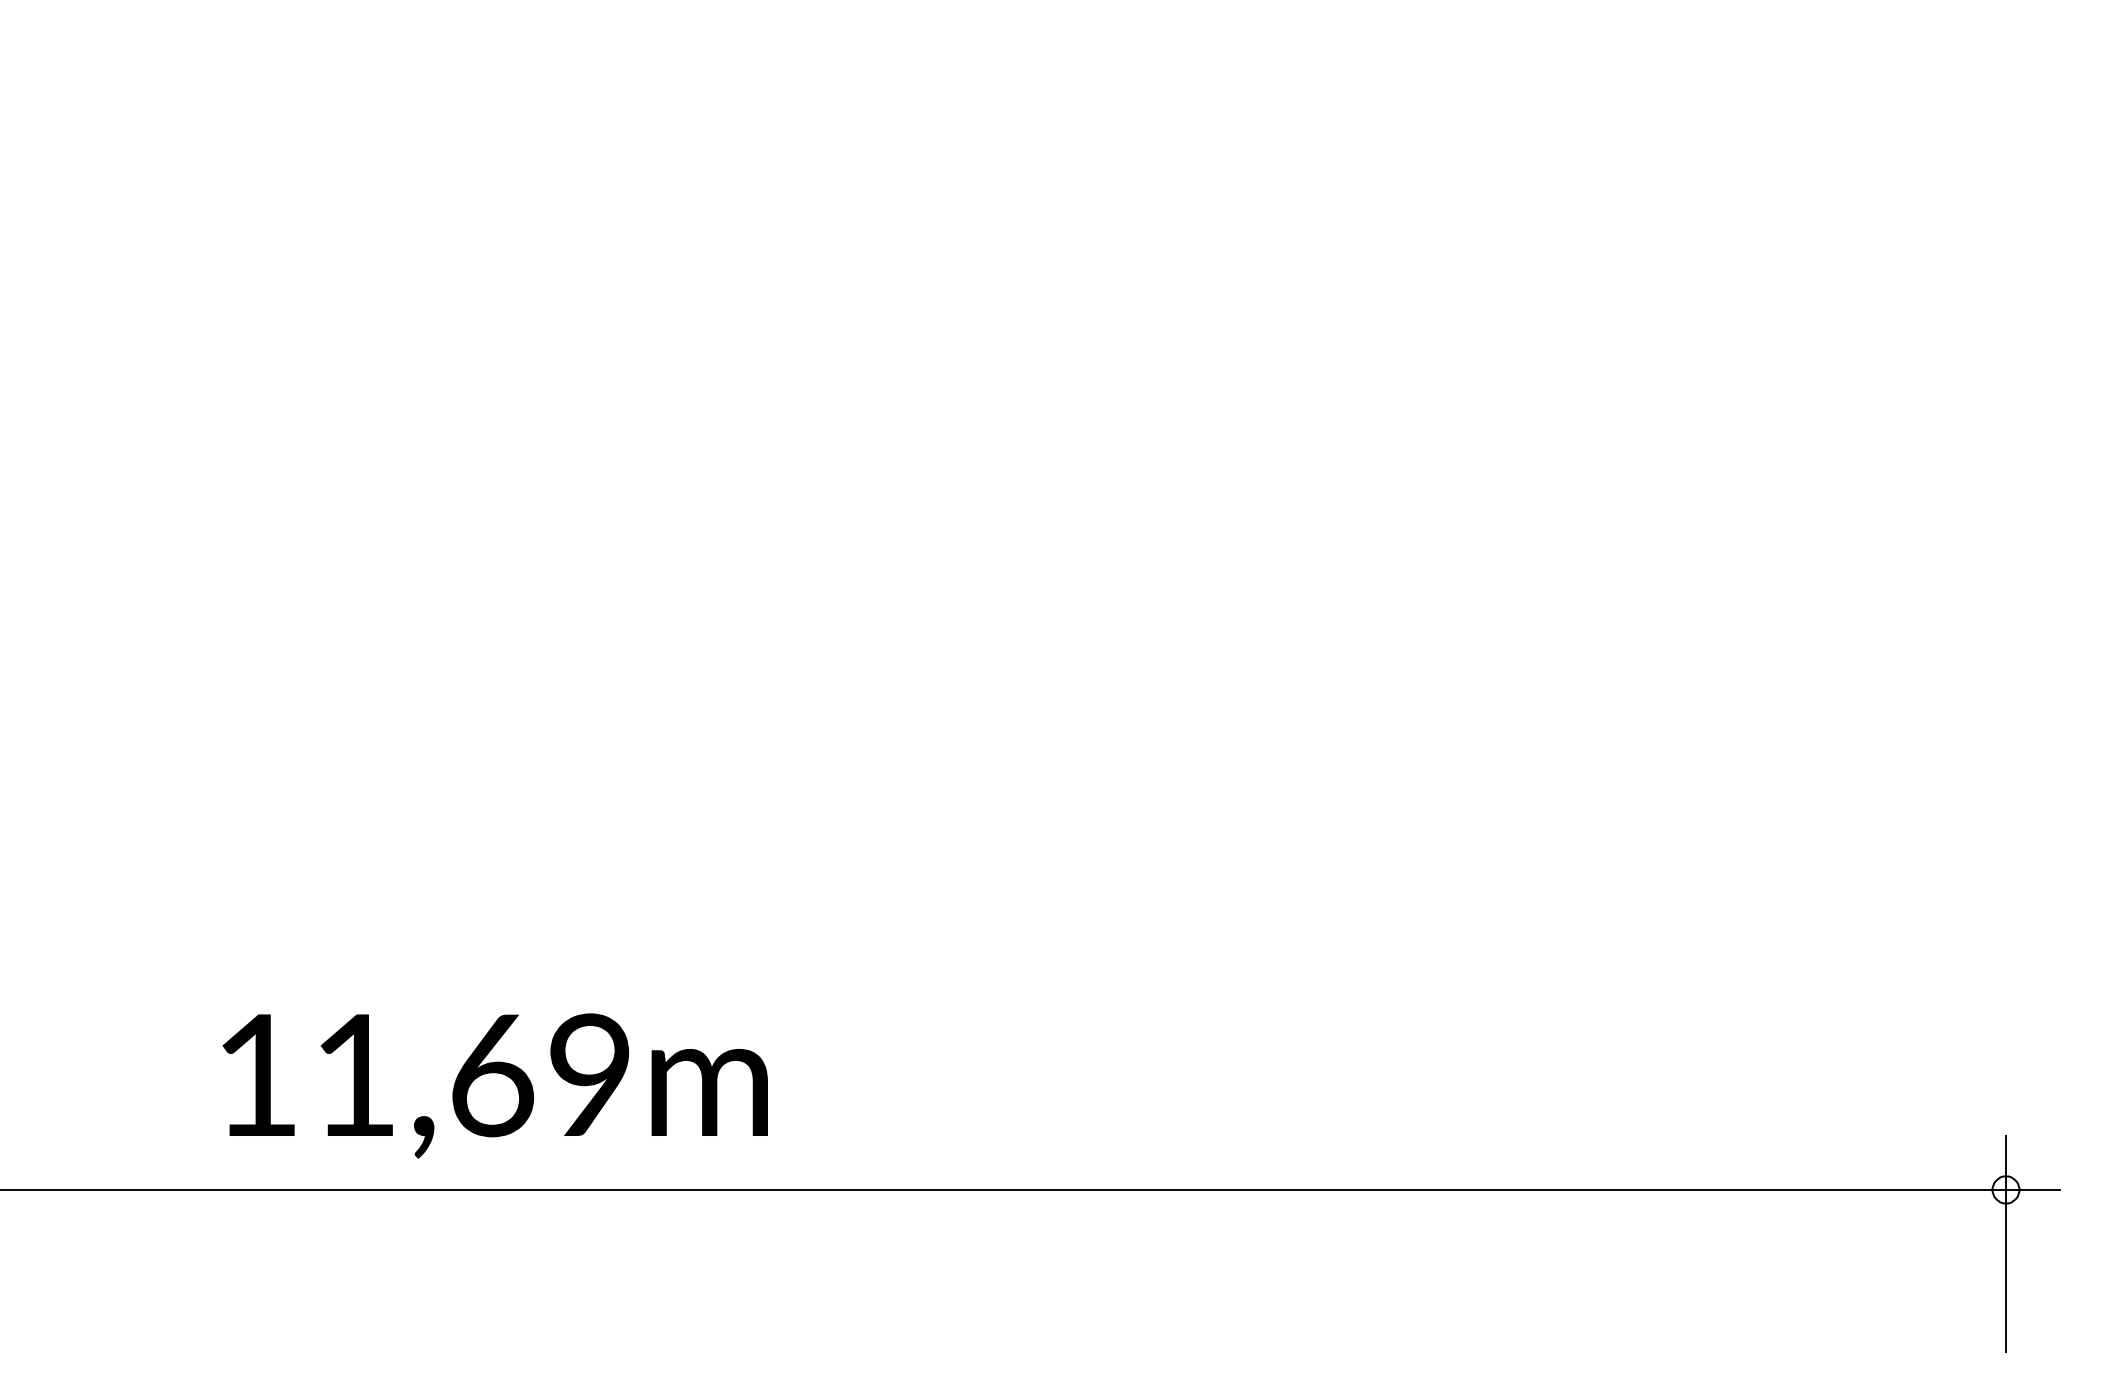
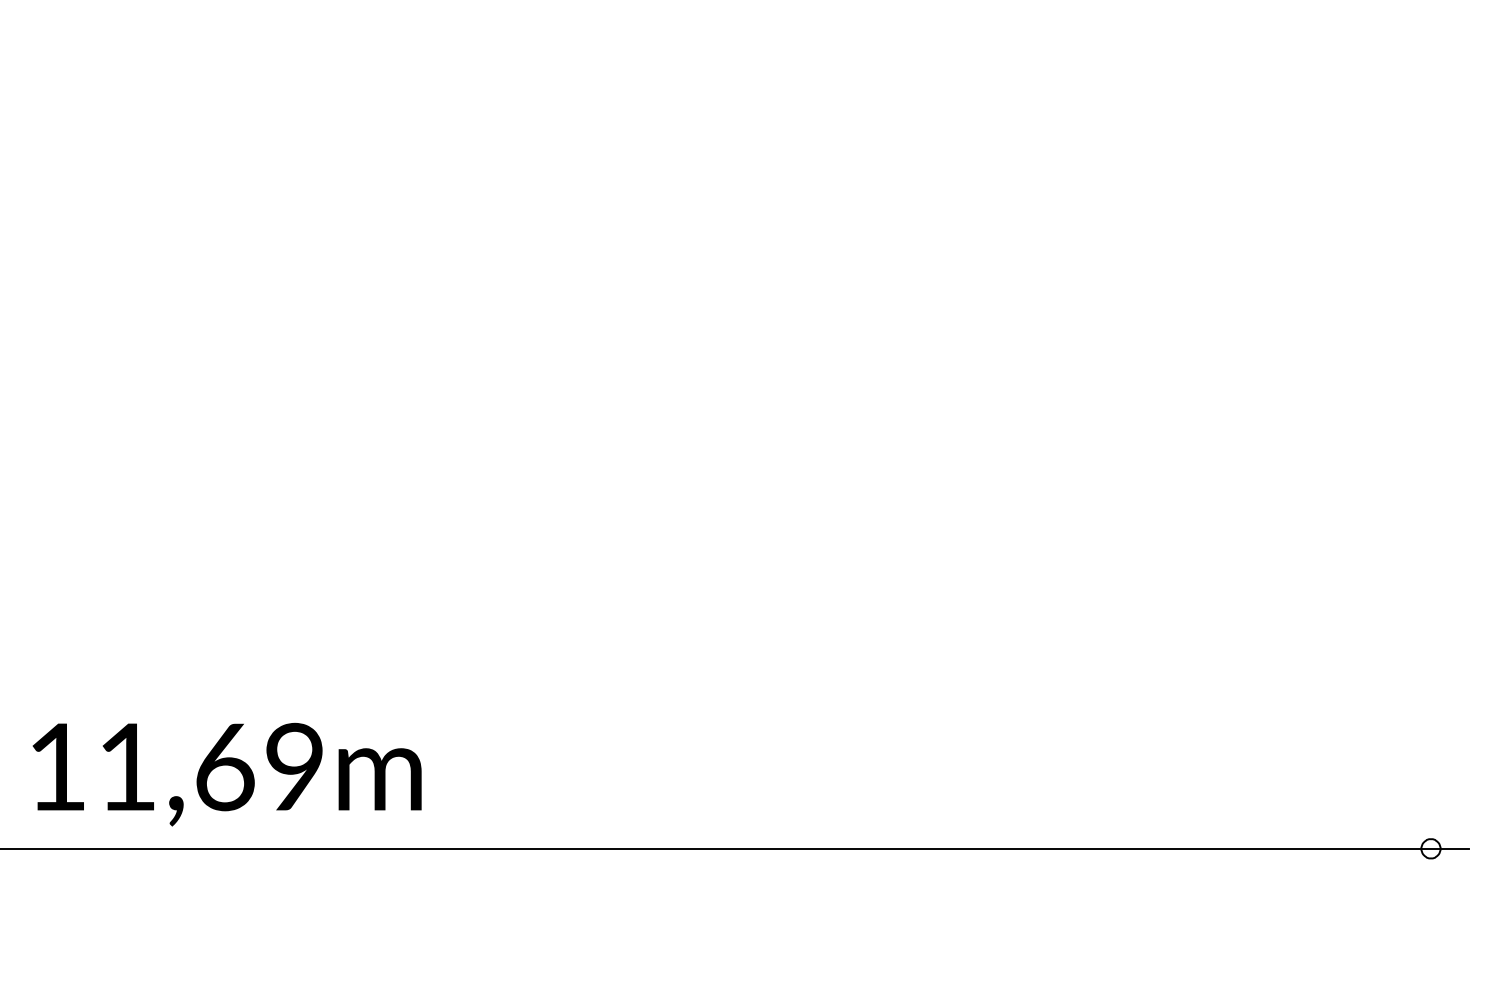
text: (494, 1085) -> (226, 774), moved
line: (2005, 1243) -> (1430, 887), removed

